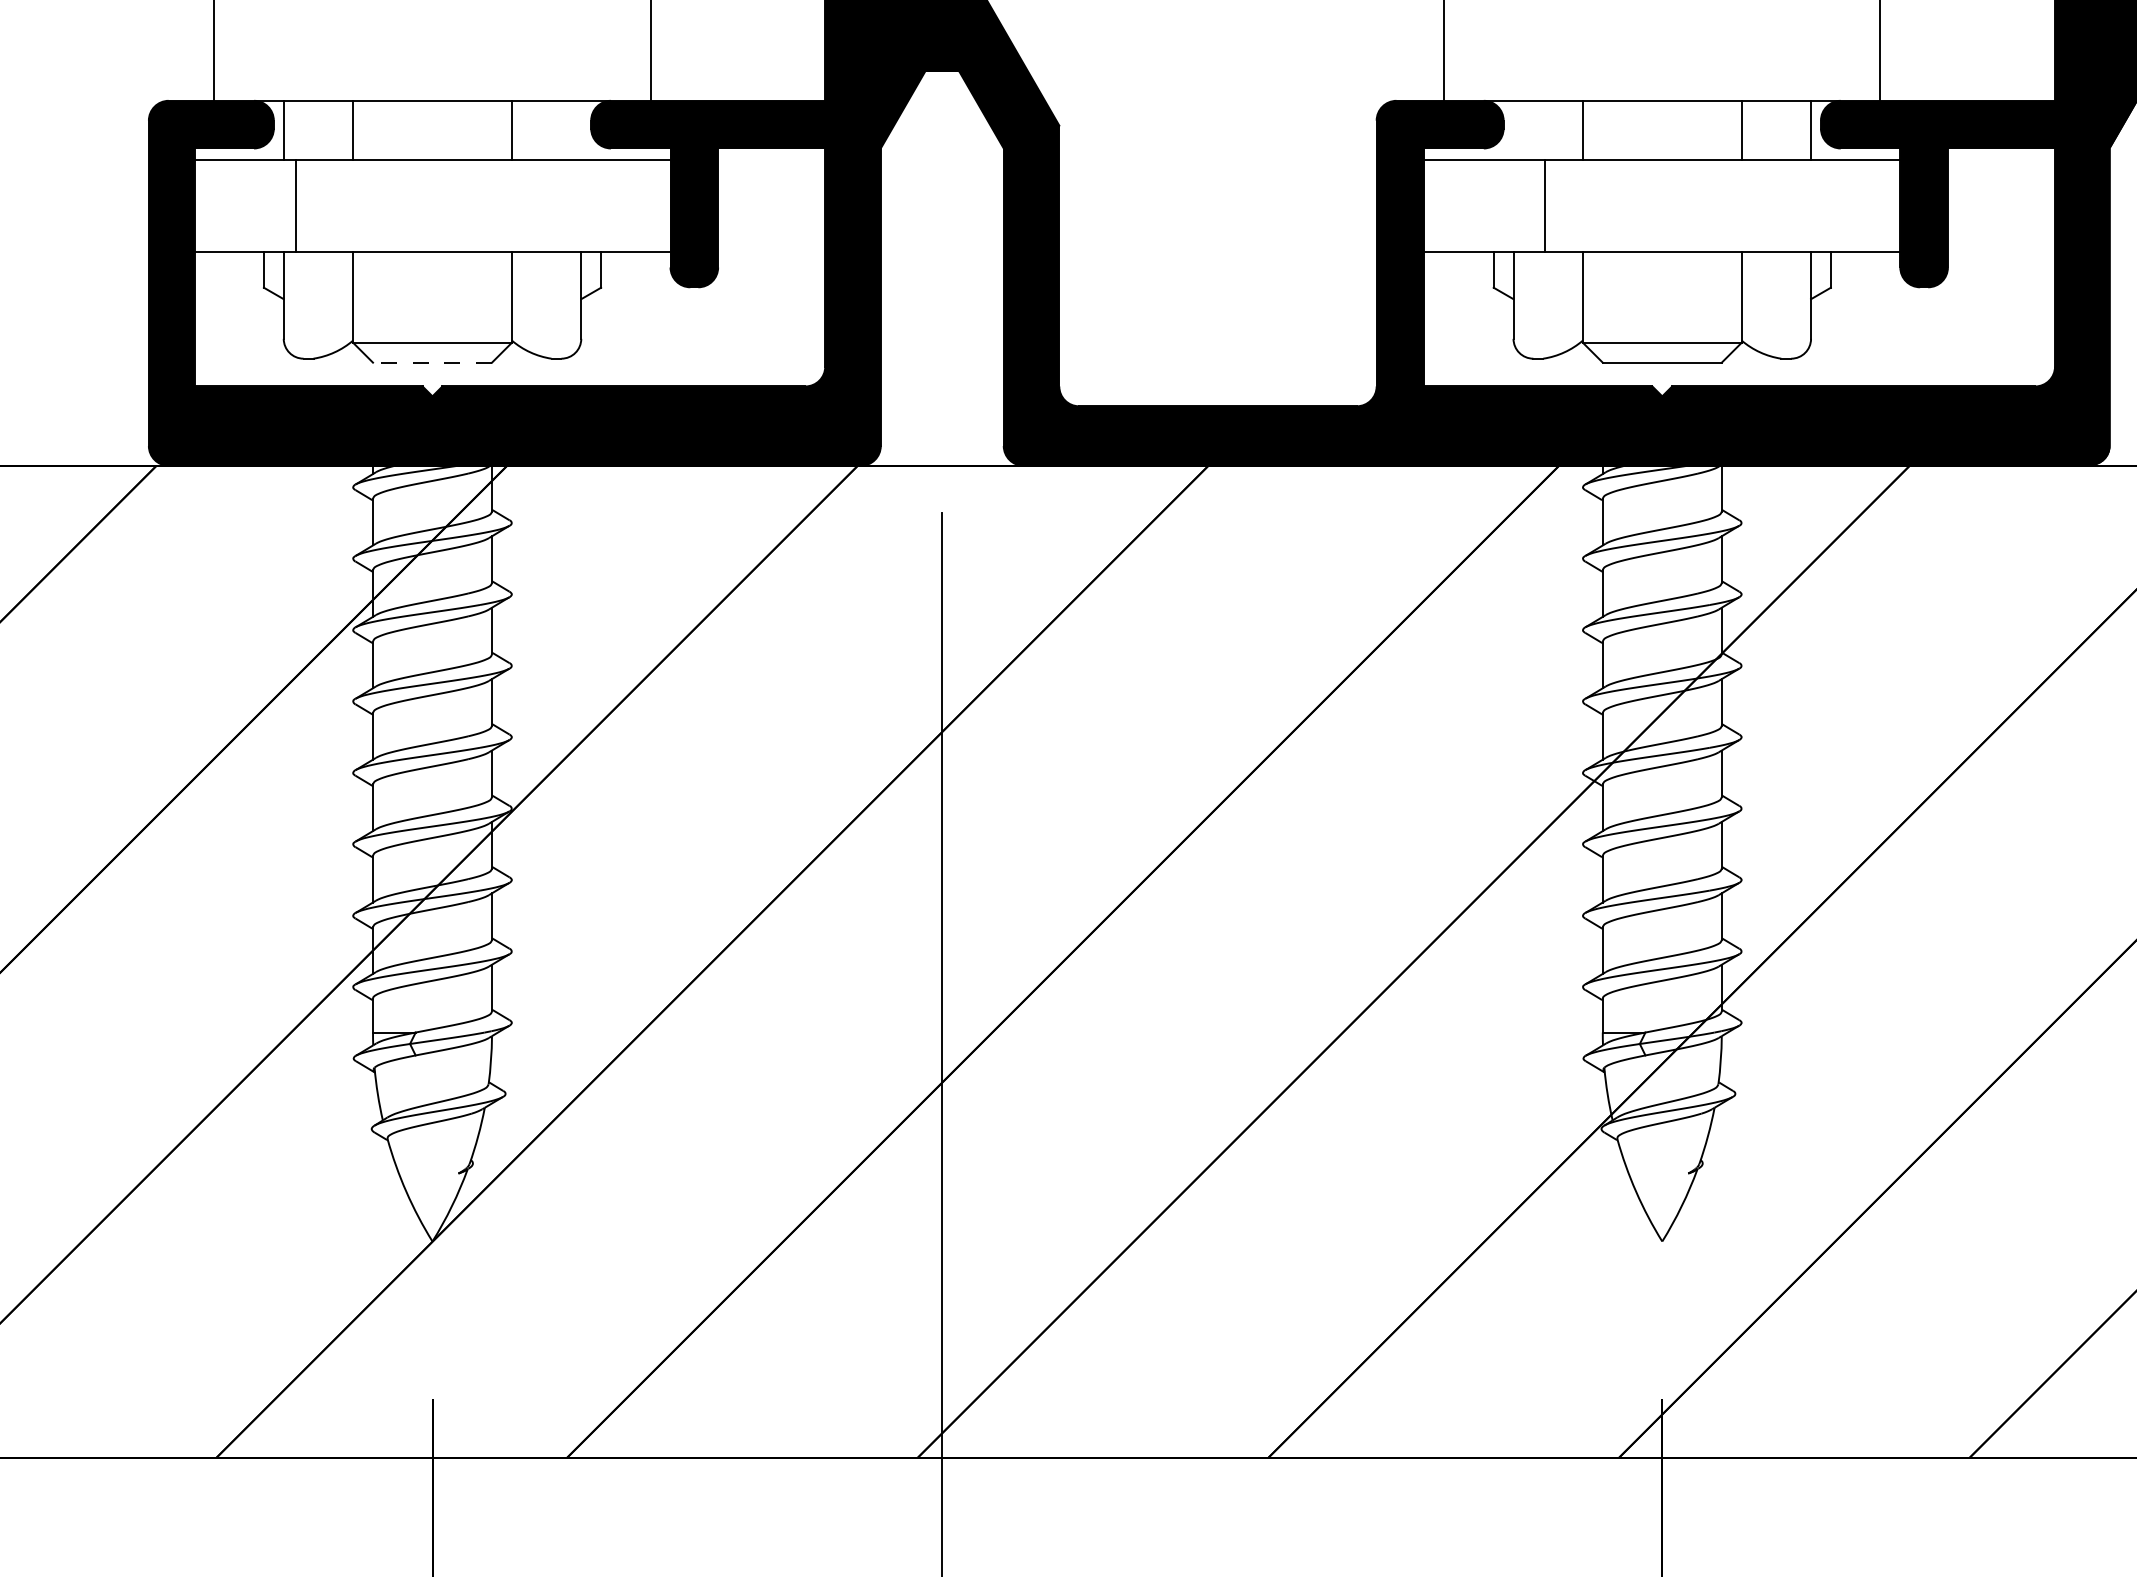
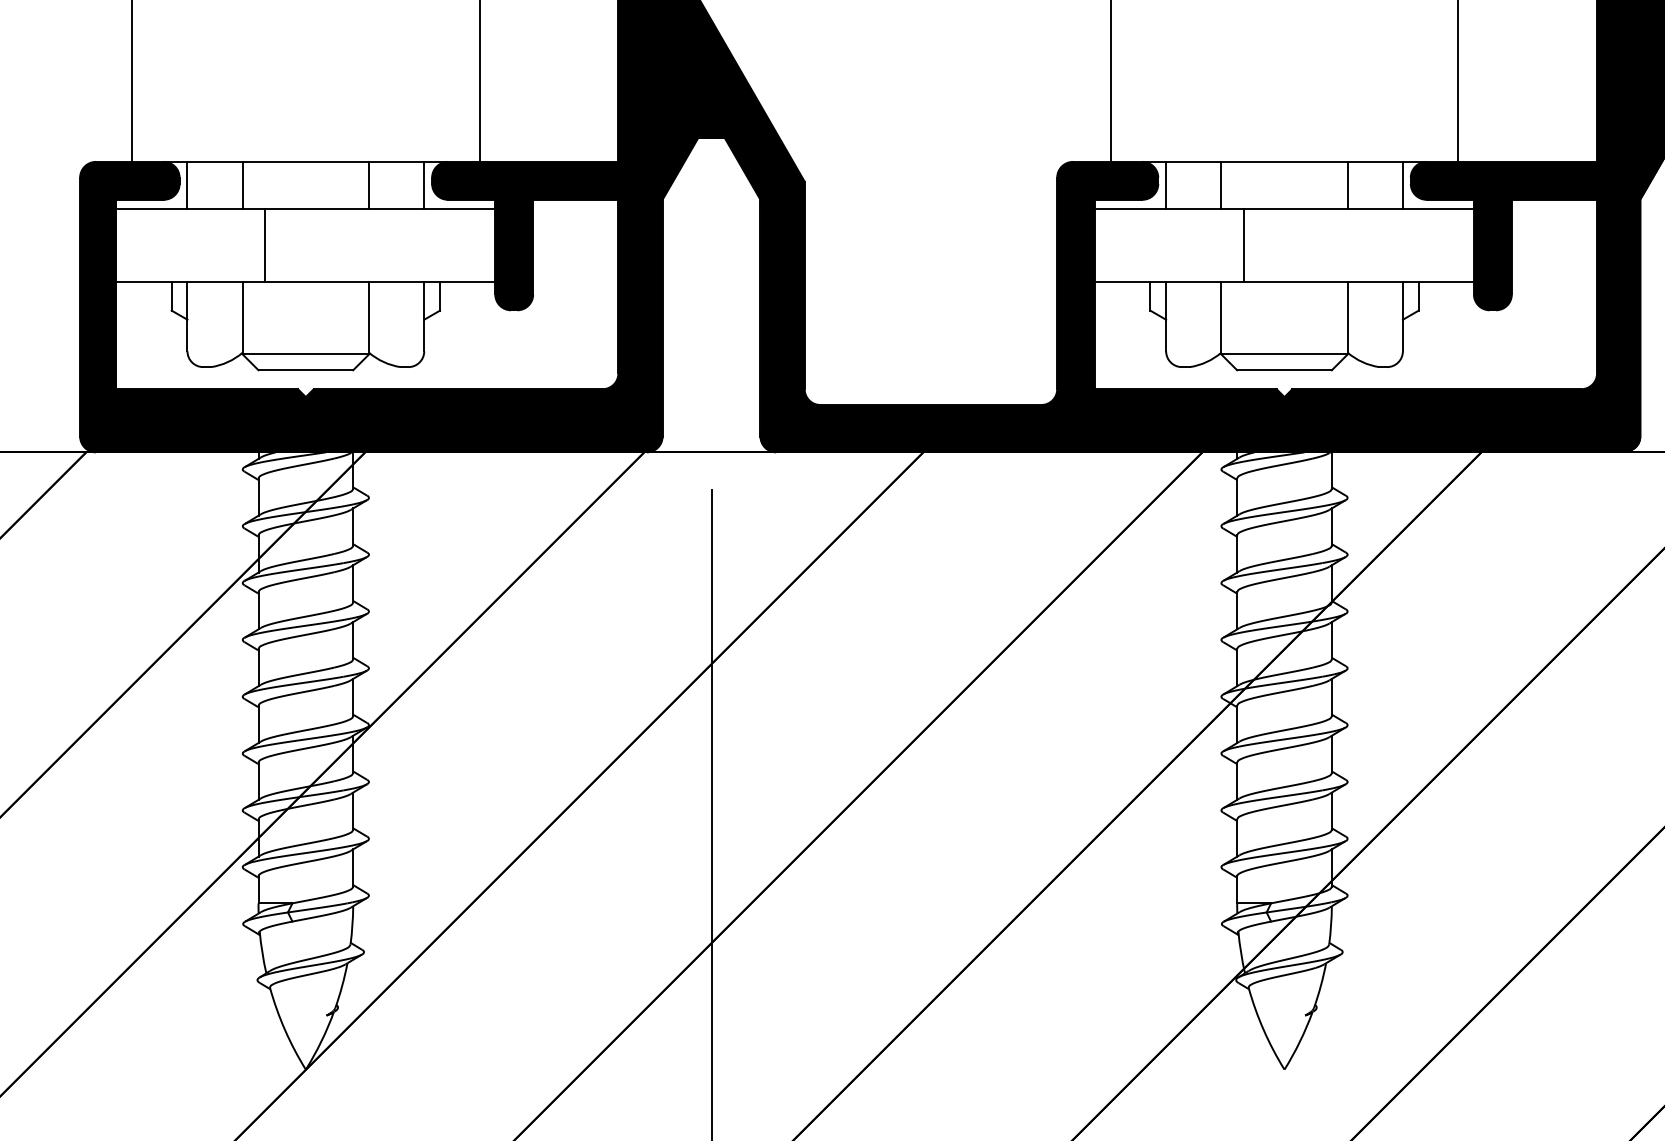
line: (581, 130) -> (424, 185), added
line: (1513, 130) -> (1166, 185), added
line: (295, 205) -> (265, 245), moved
line: (1545, 205) -> (1244, 245), moved
line: (432, 362) -> (305, 370), dashed -> solid

